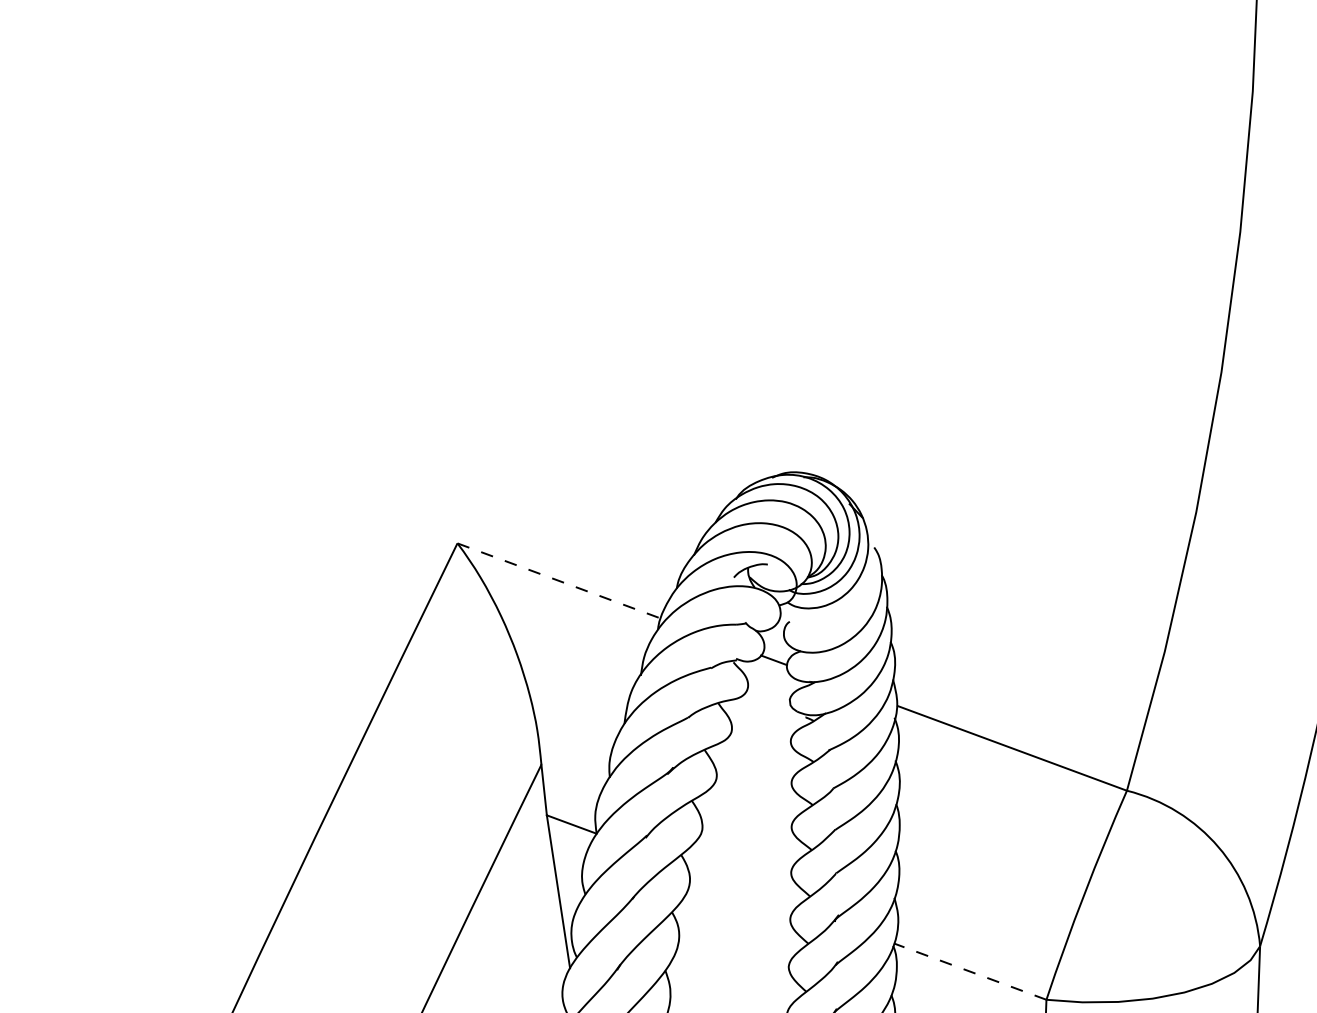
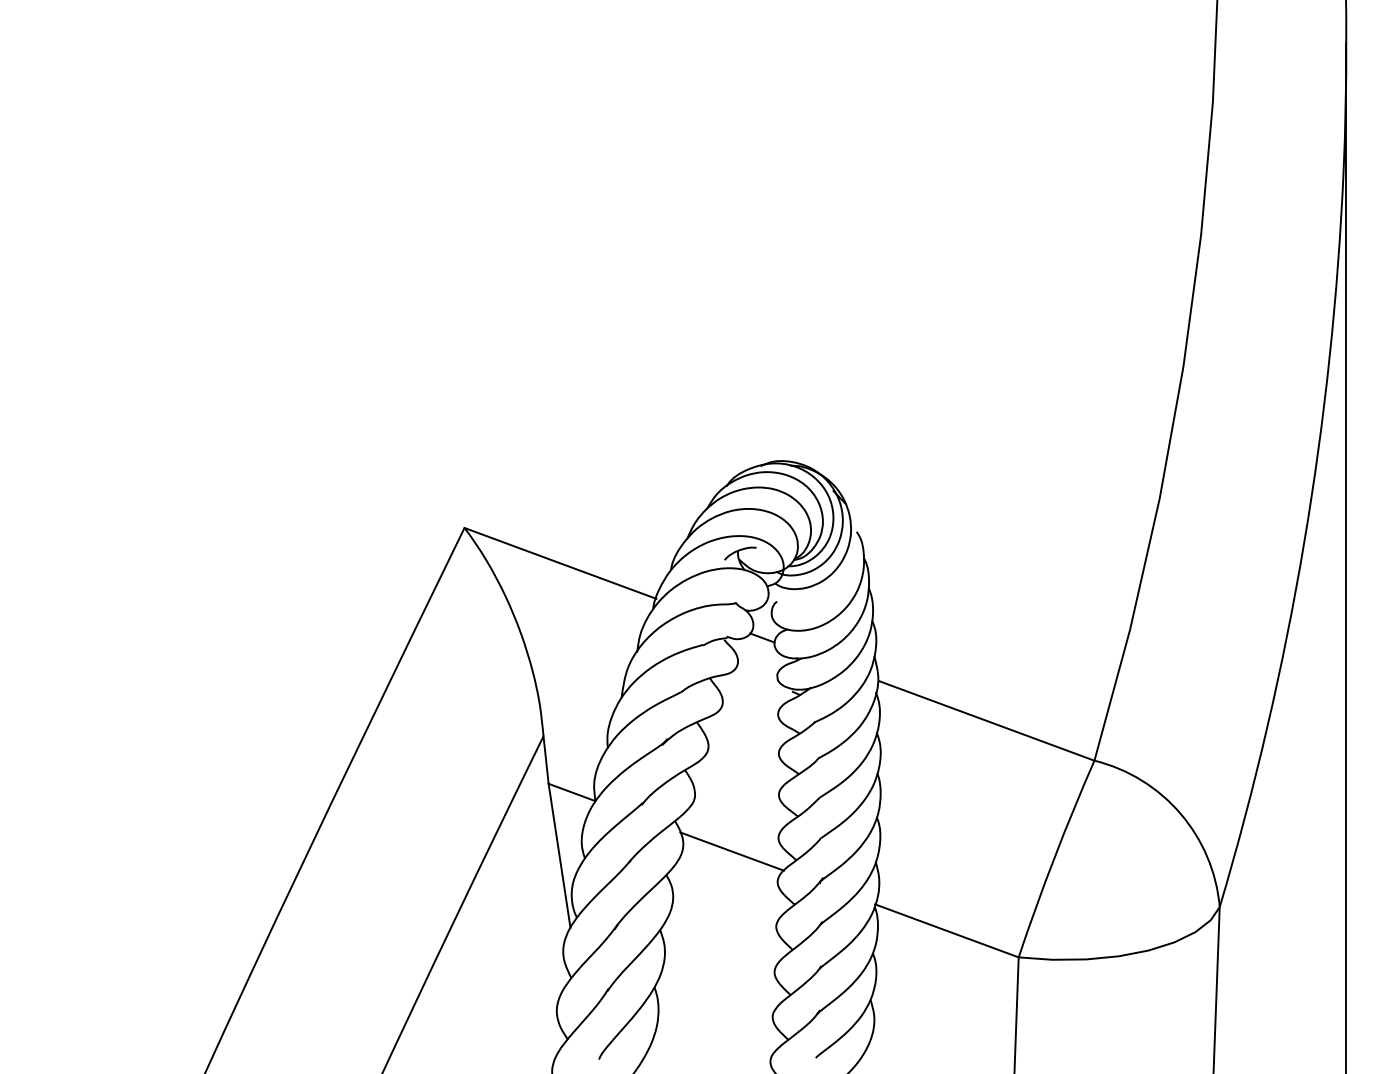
line: (559, 581) -> (560, 563), dashed -> solid
line: (741, 887) -> (731, 851), added
line: (969, 971) -> (946, 930), dashed -> solid

